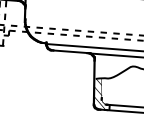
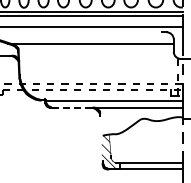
line: (71, 51) -> (73, 107), solid -> dashed
fill: (93, 81) -> (100, 138), removed

